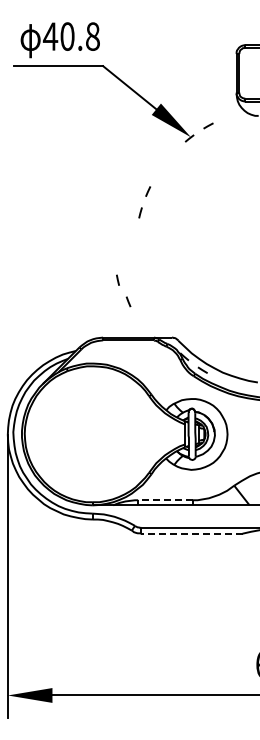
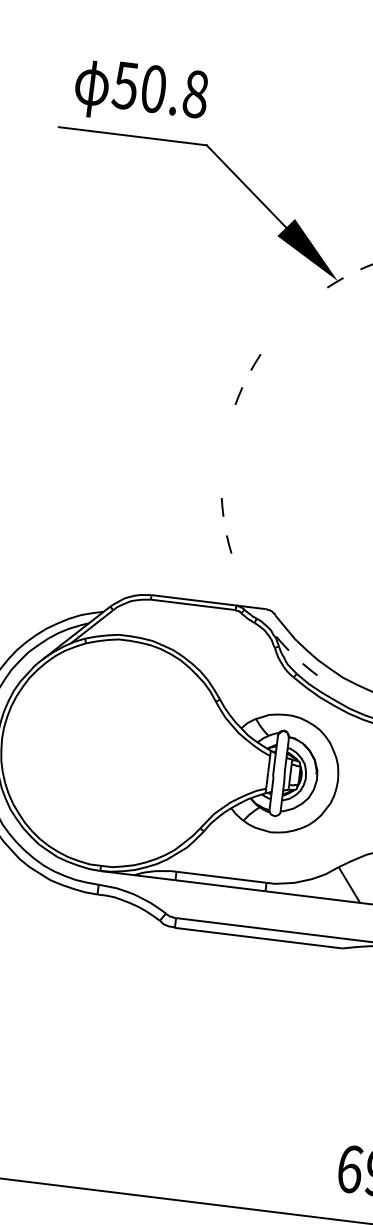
text: (50, 36) -> (125, 85), 40.8 -> 50.8
line: (117, 279) -> (221, 506), moved
line: (128, 301) -> (229, 543), moved
line: (164, 500) -> (220, 877), dashed -> solid
line: (191, 533) -> (258, 937), dashed -> solid

